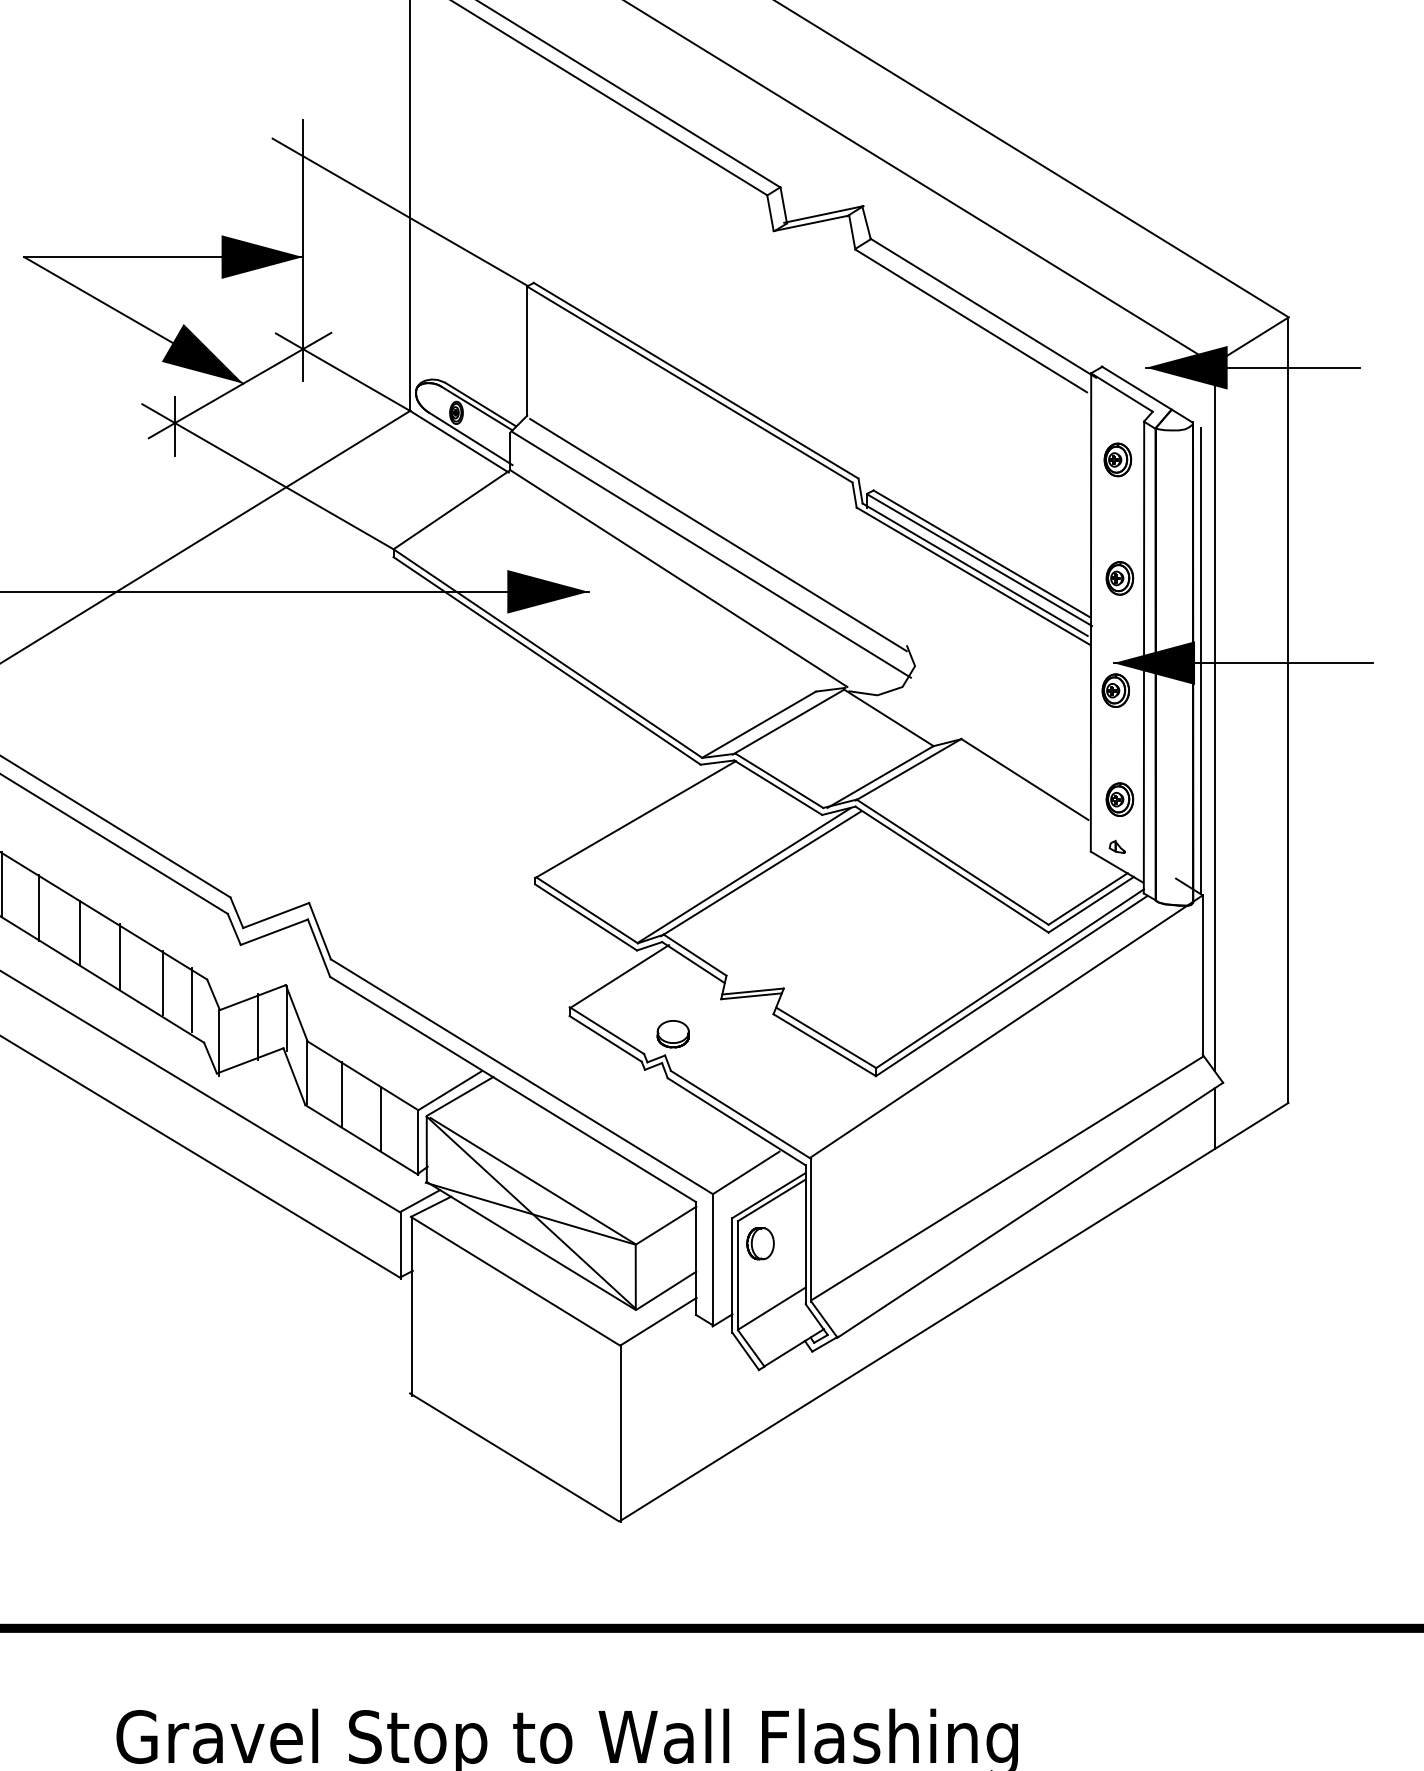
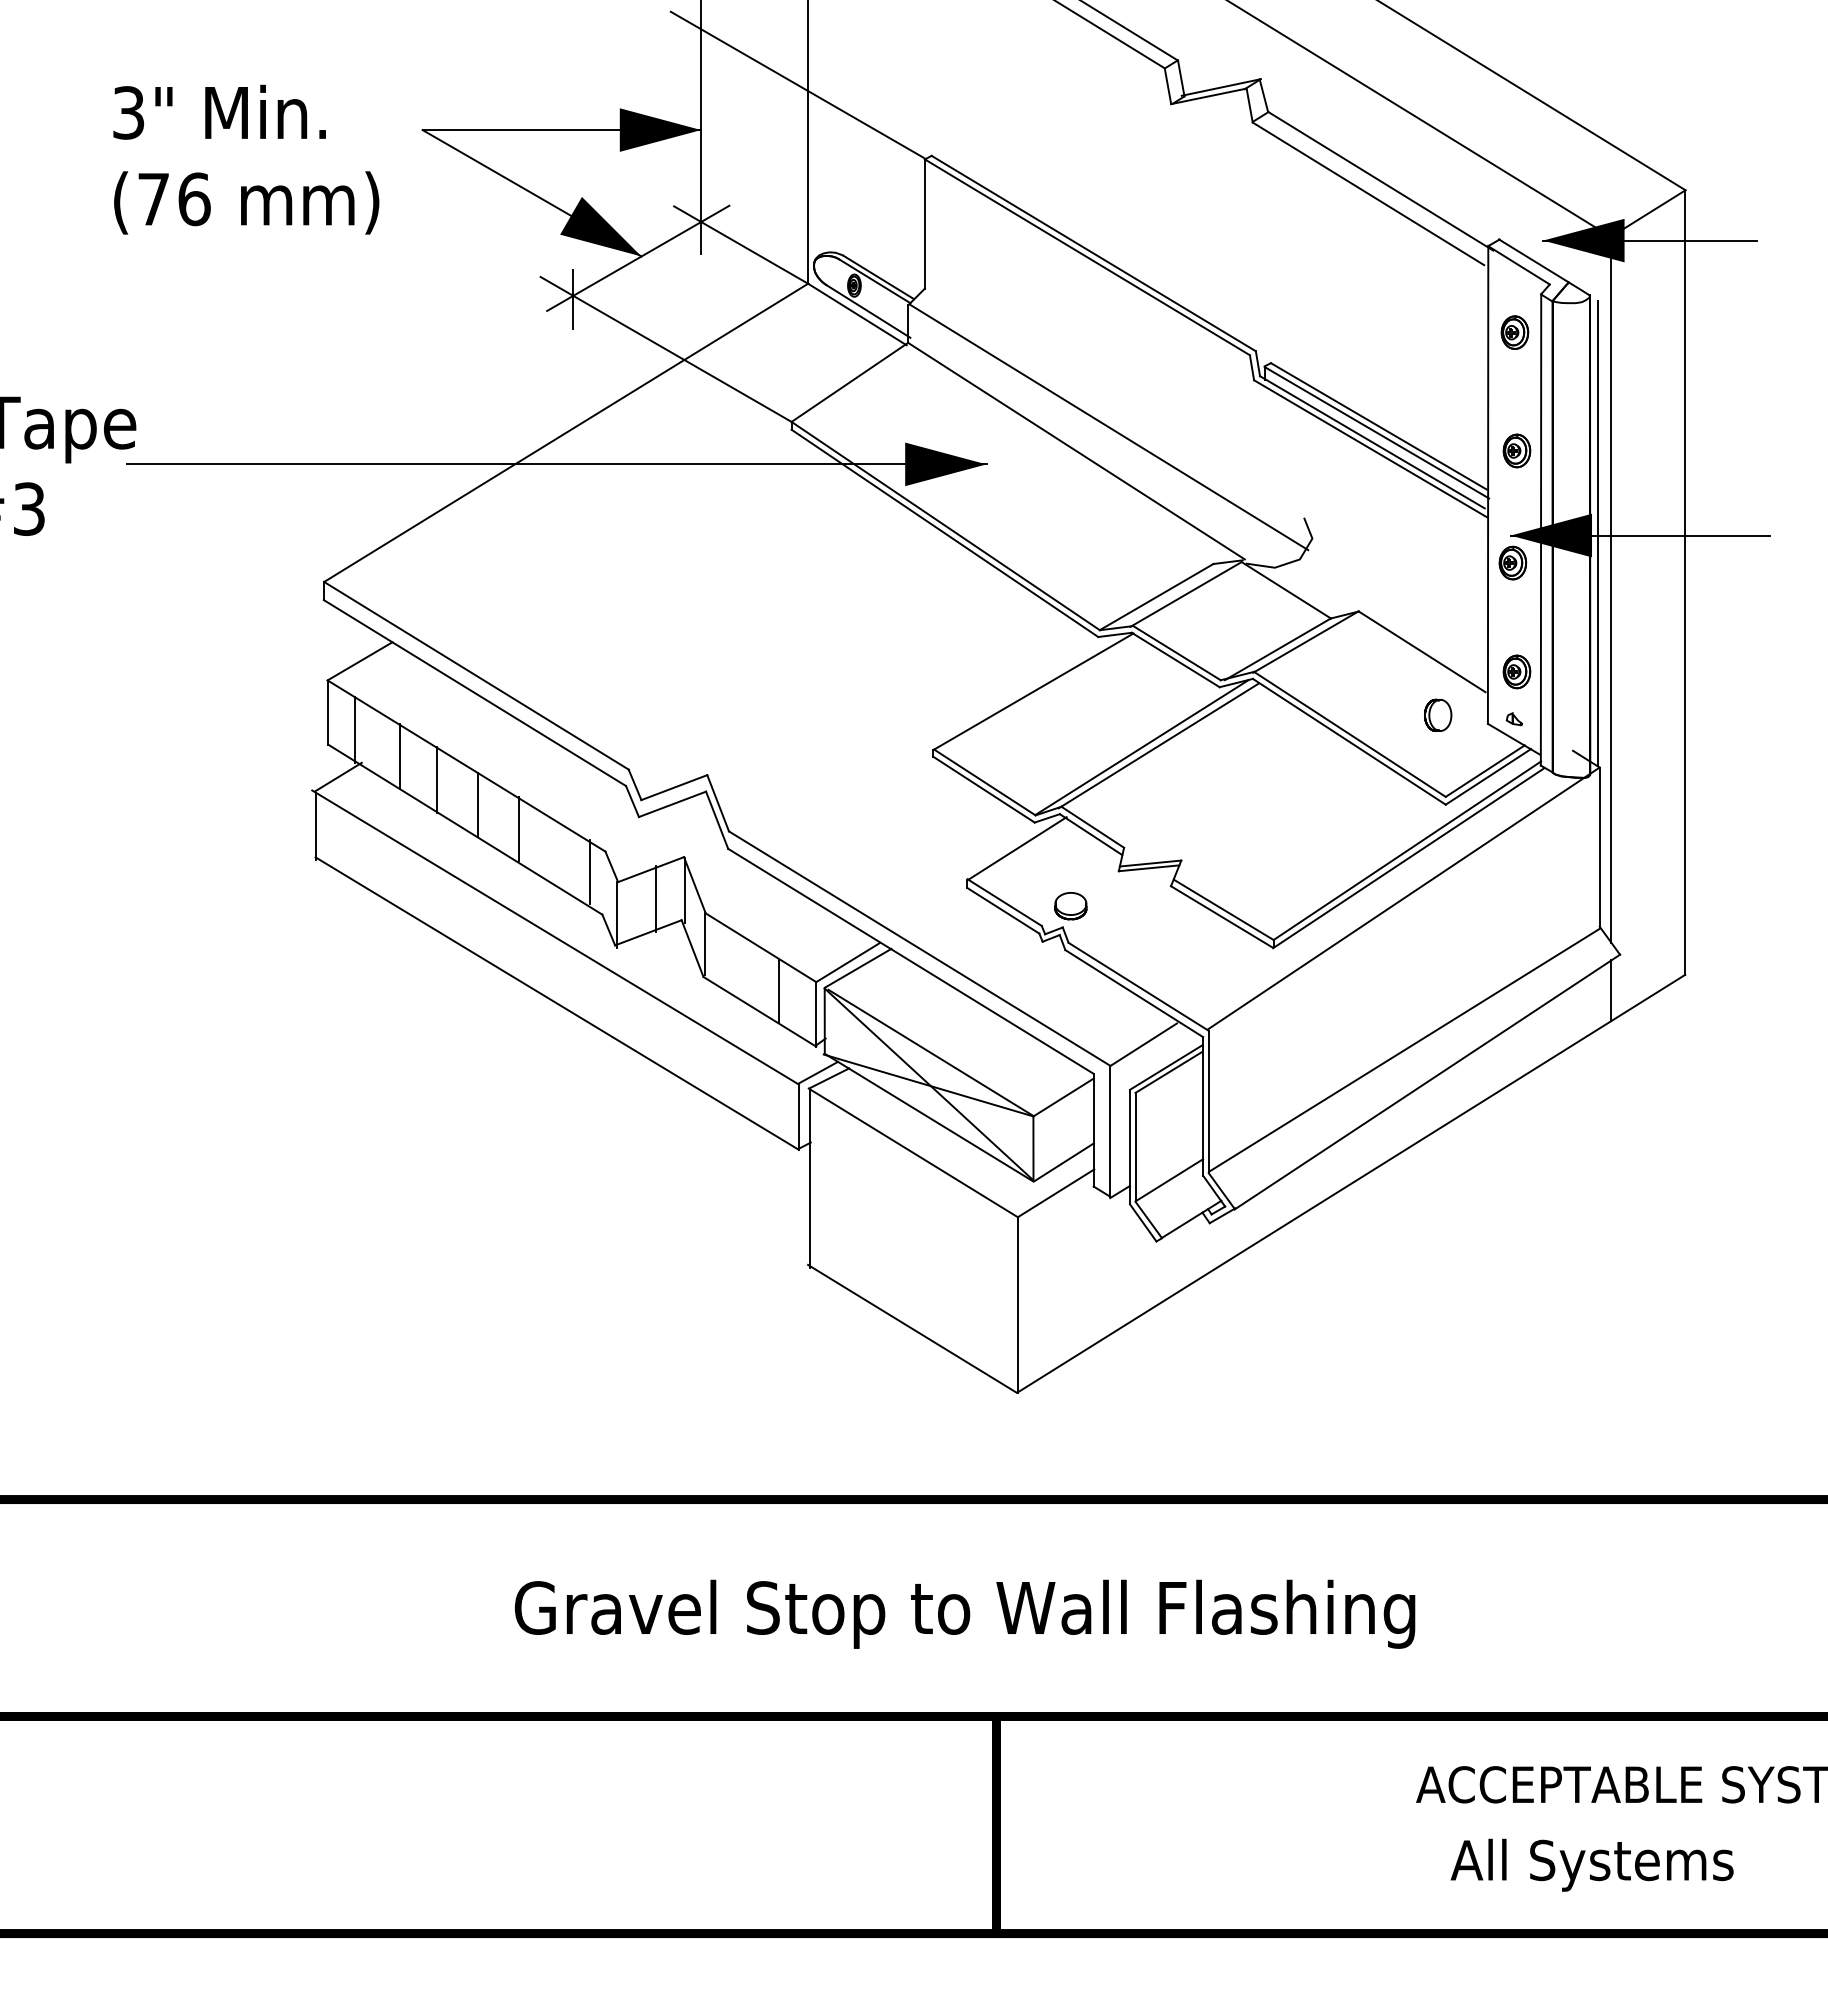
line: (718, 534) -> (1116, 407), removed
line: (163, 983) -> (561, 855), removed
line: (342, 1094) -> (740, 966), removed
part: (760, 1242) -> (1438, 714), moved

